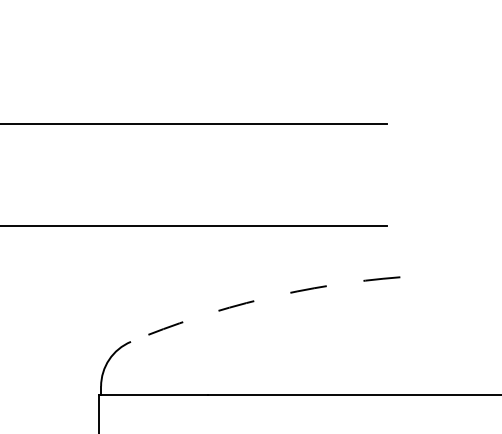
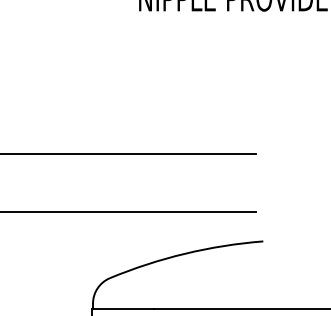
arc: (263, 298) -> (185, 253), dashed -> solid

